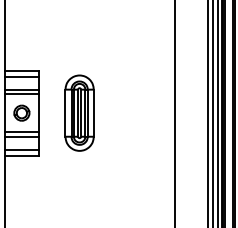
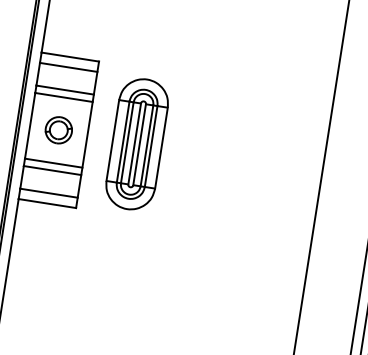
part: (79, 112) -> (137, 143), moved

